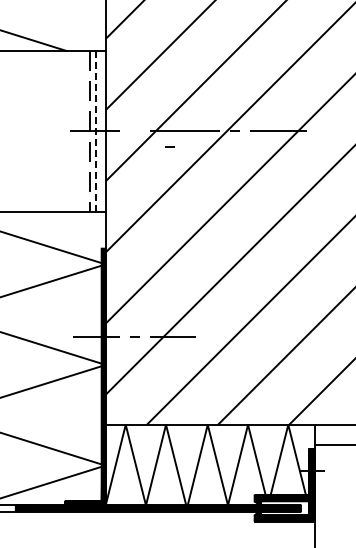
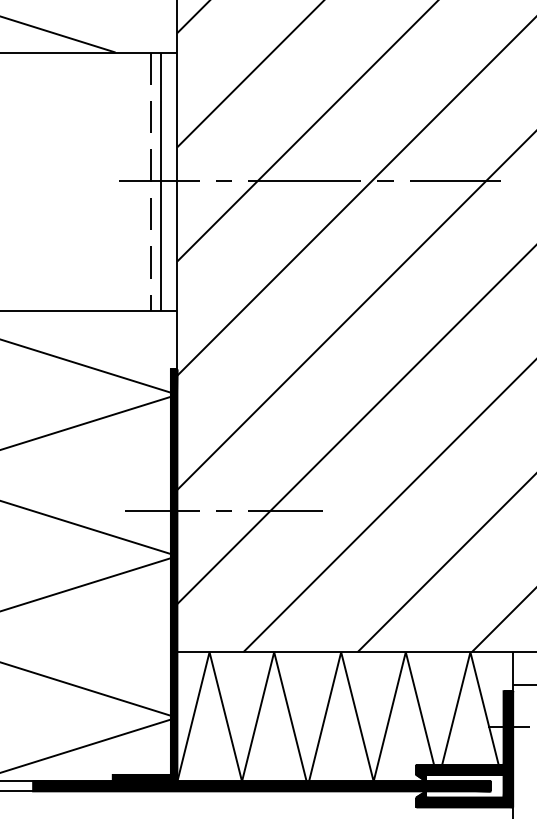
line: (95, 132) -> (161, 183), dashed -> solid
line: (169, 146) -> (223, 179), moved

